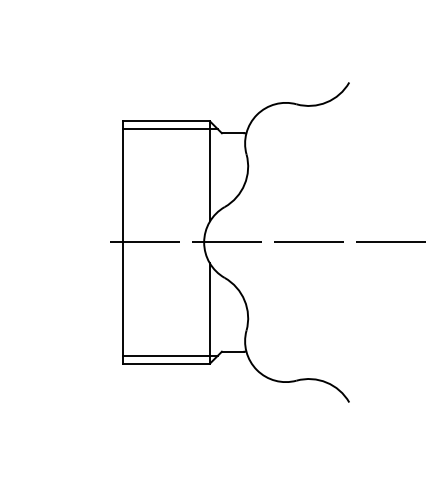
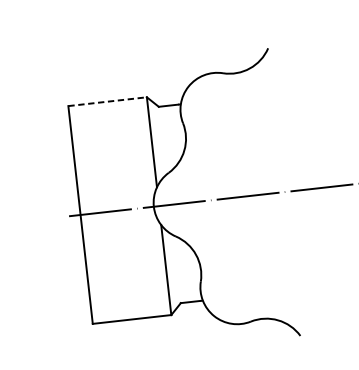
line: (166, 121) -> (107, 101), solid -> dashed
line: (169, 129) -> (111, 108), removed
line: (169, 355) -> (134, 311), removed

